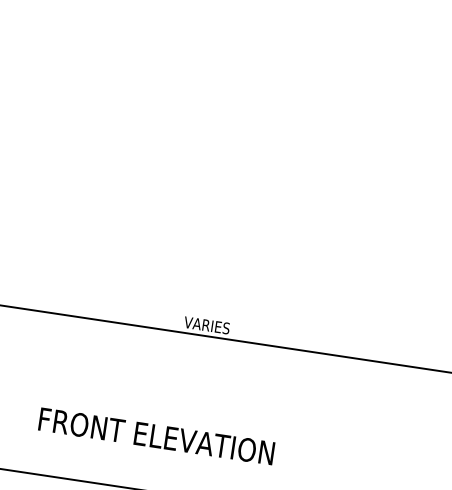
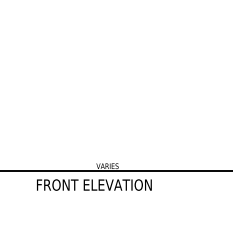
text: (157, 435) -> (94, 184), moved

